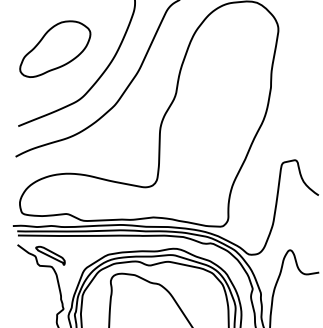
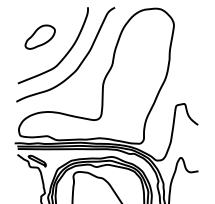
part: (55, 47) -> (40, 36), size x0.7

